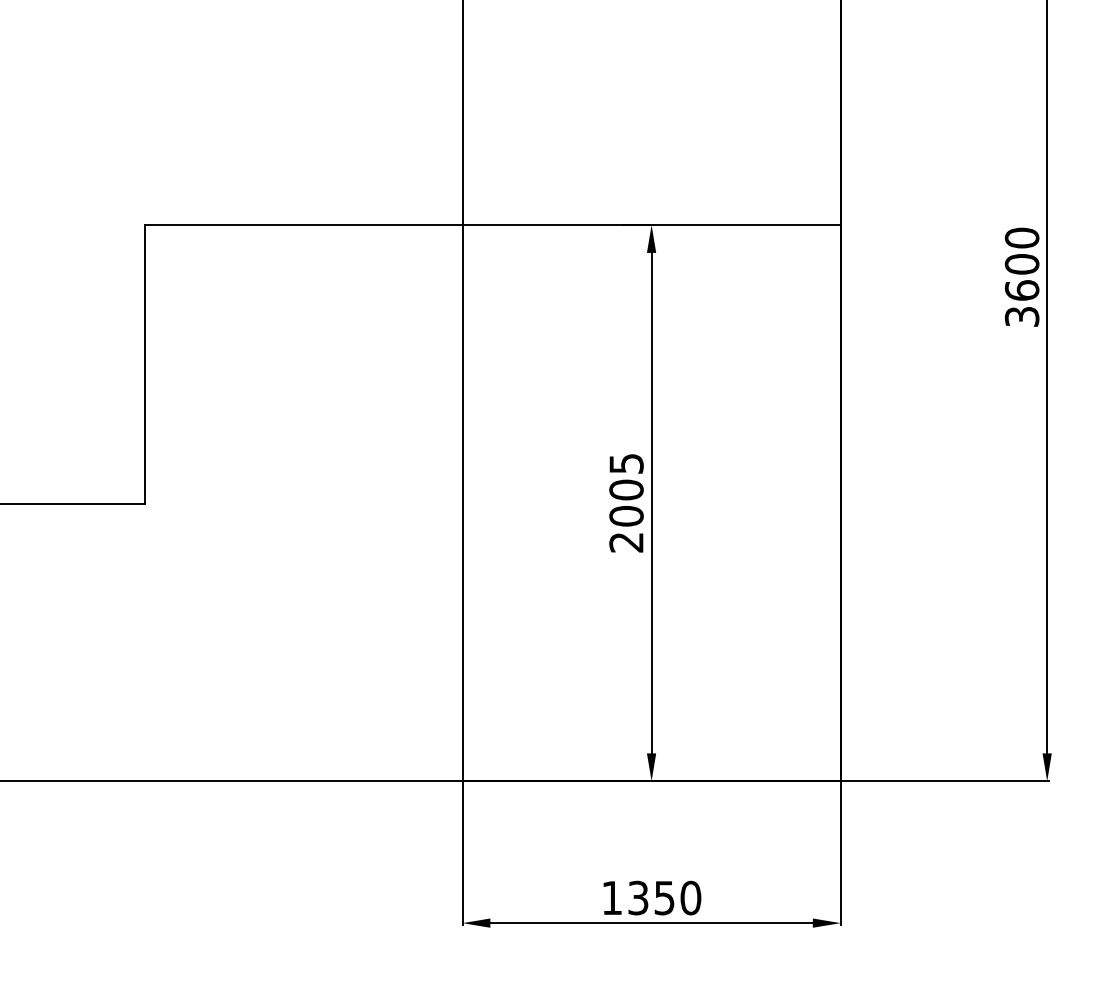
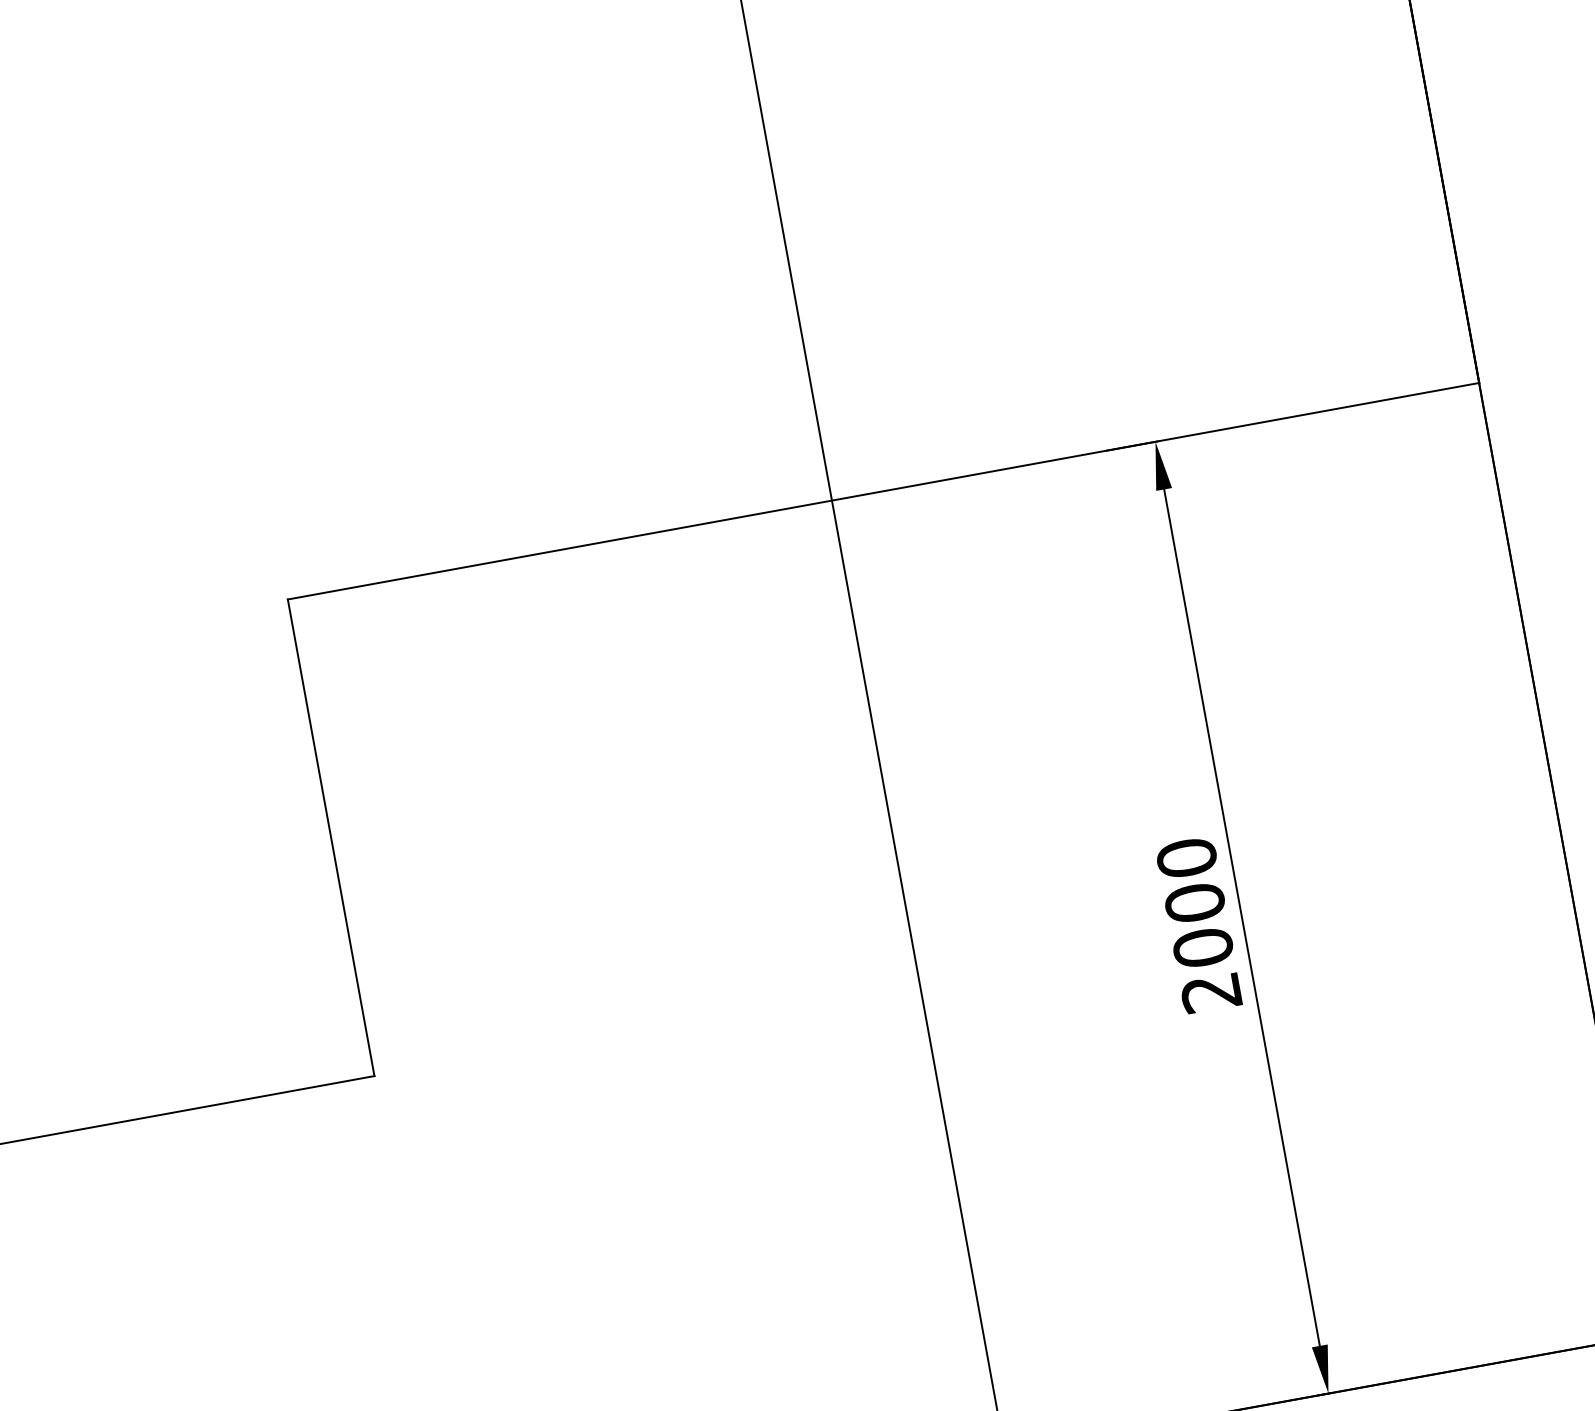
text: (626, 463) -> (1186, 857), 2005 -> 2000

